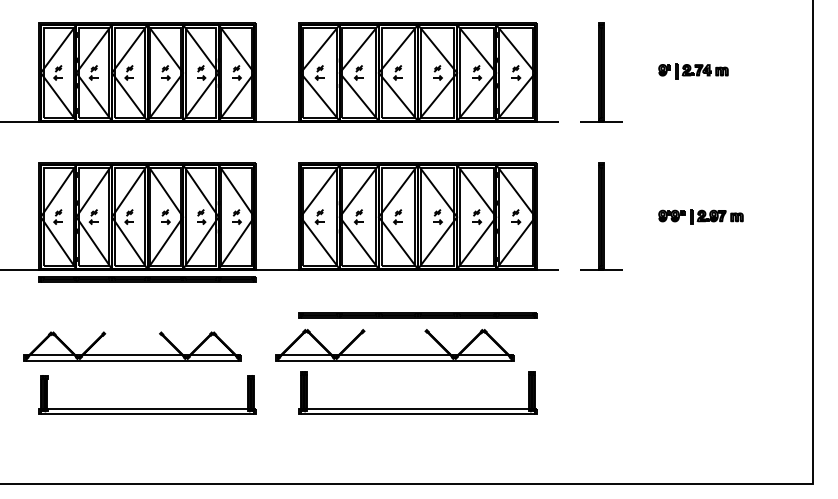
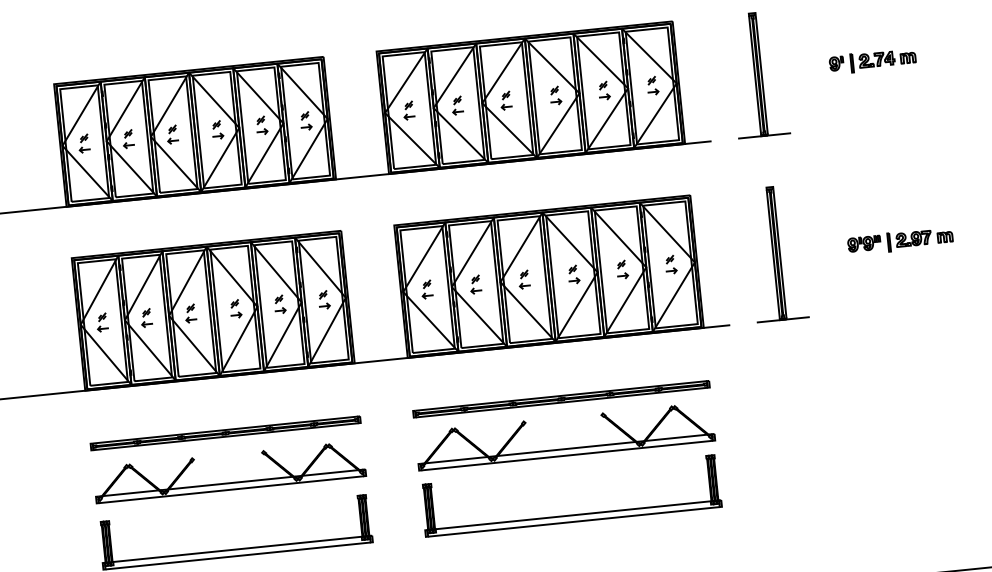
part: (147, 279) -> (225, 433), moved
part: (132, 354) -> (230, 481), moved
part: (394, 354) -> (565, 447), moved

